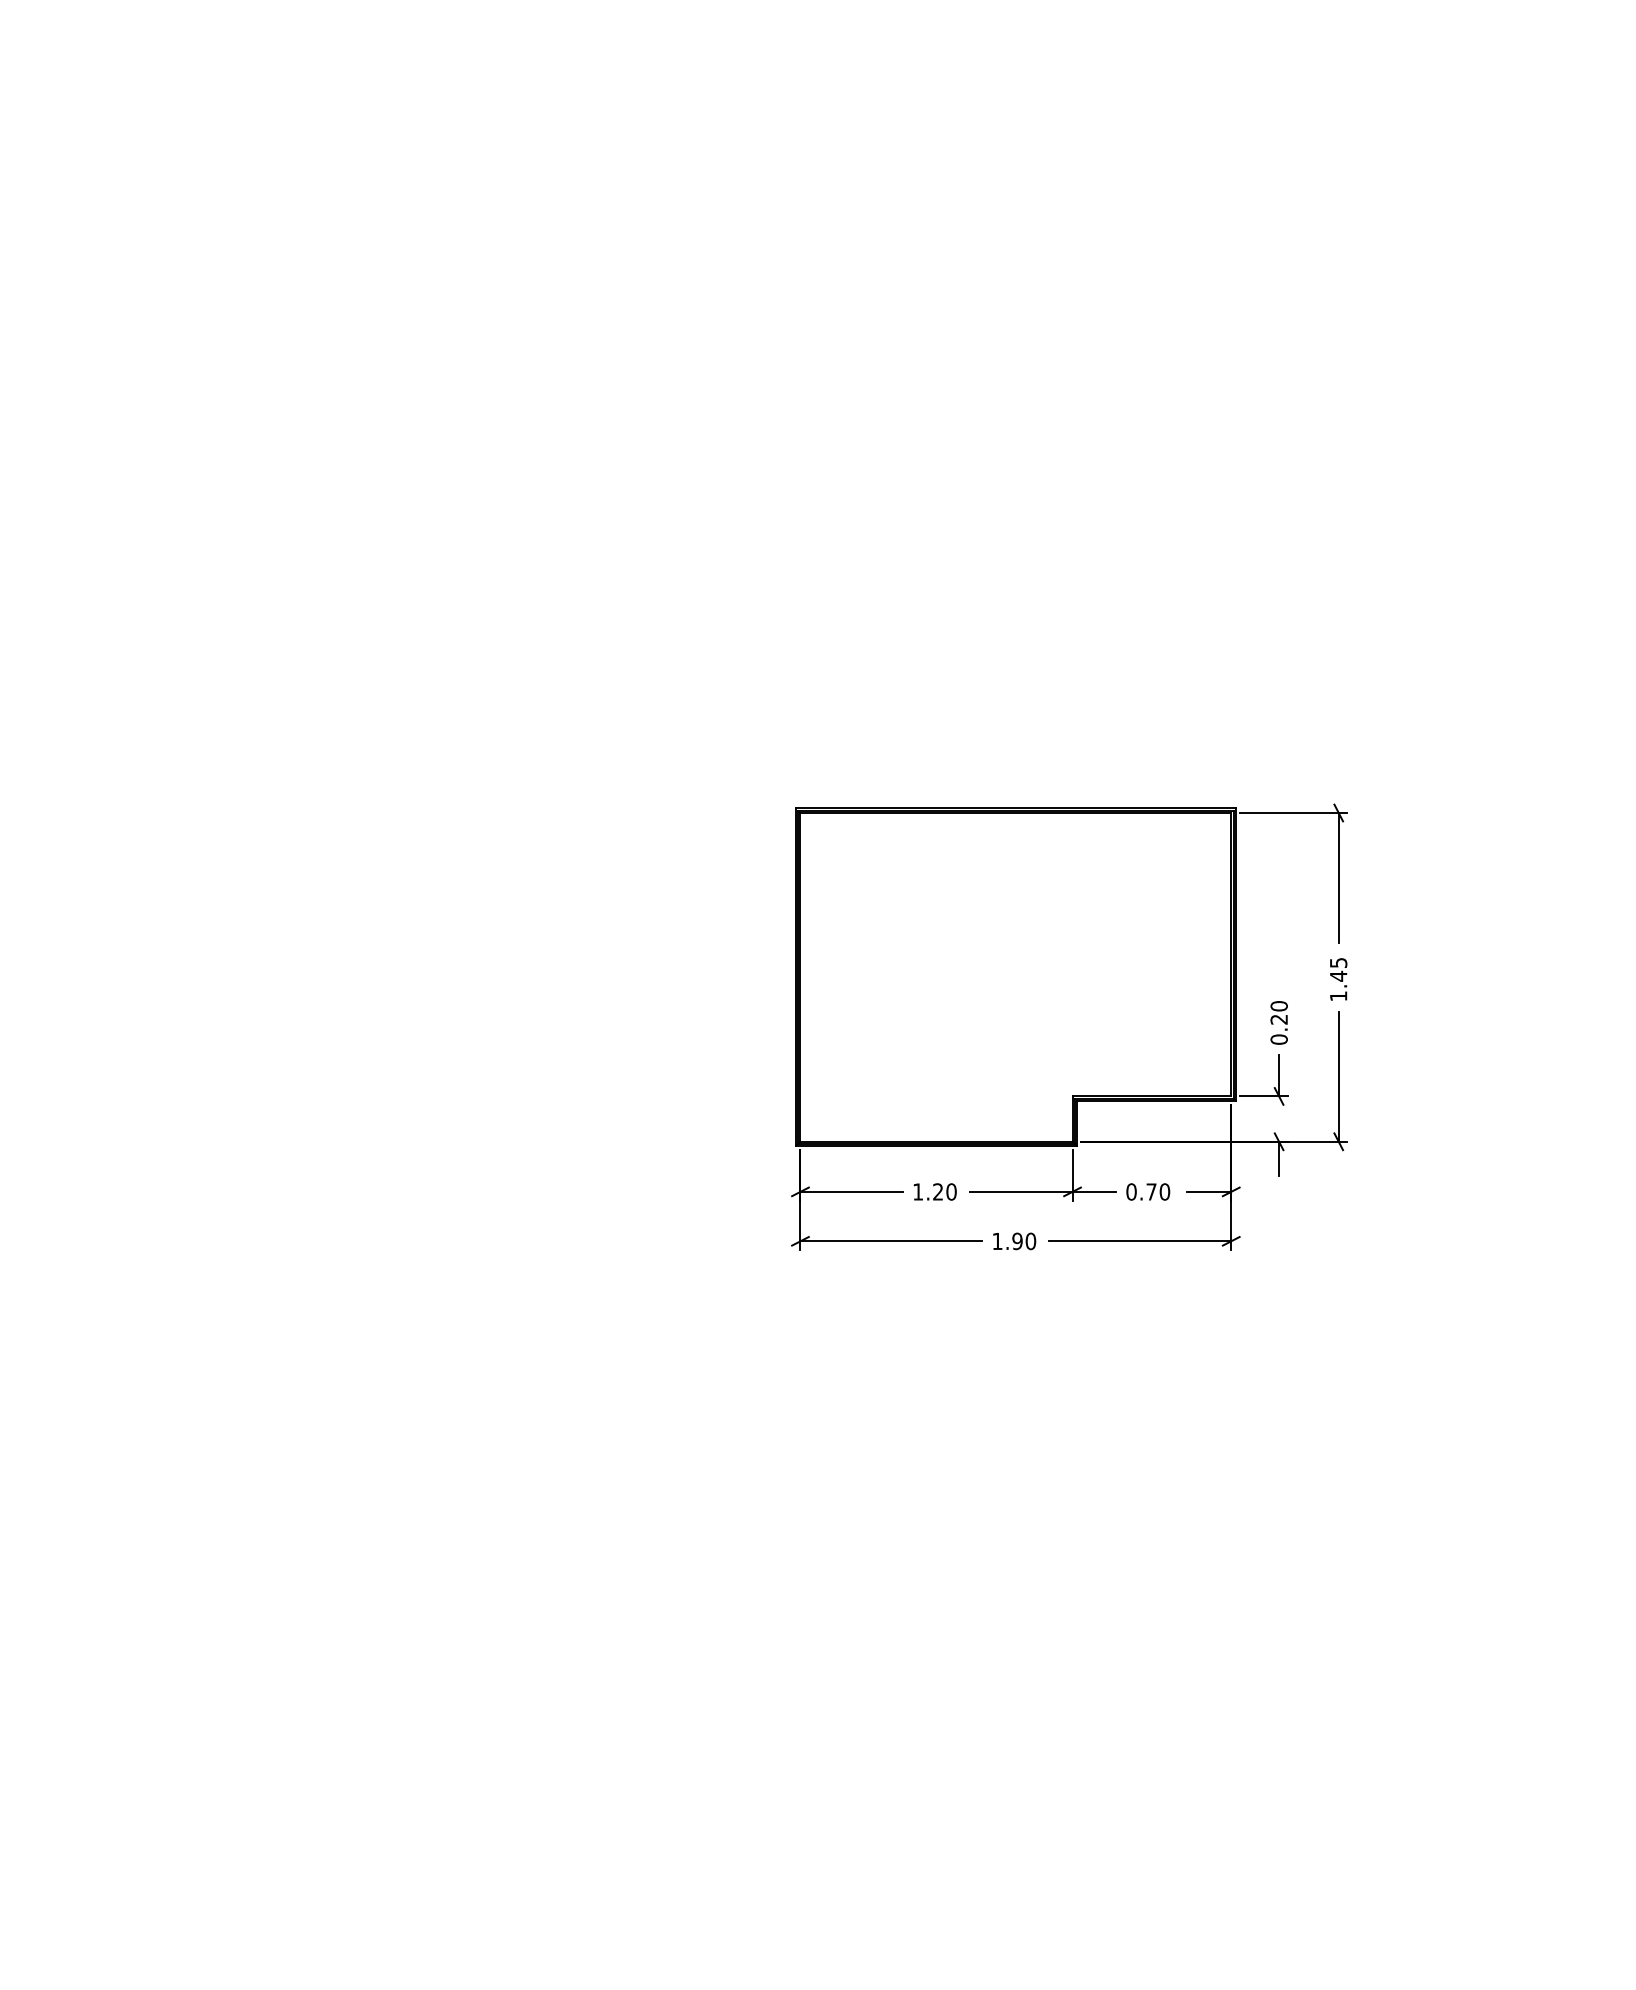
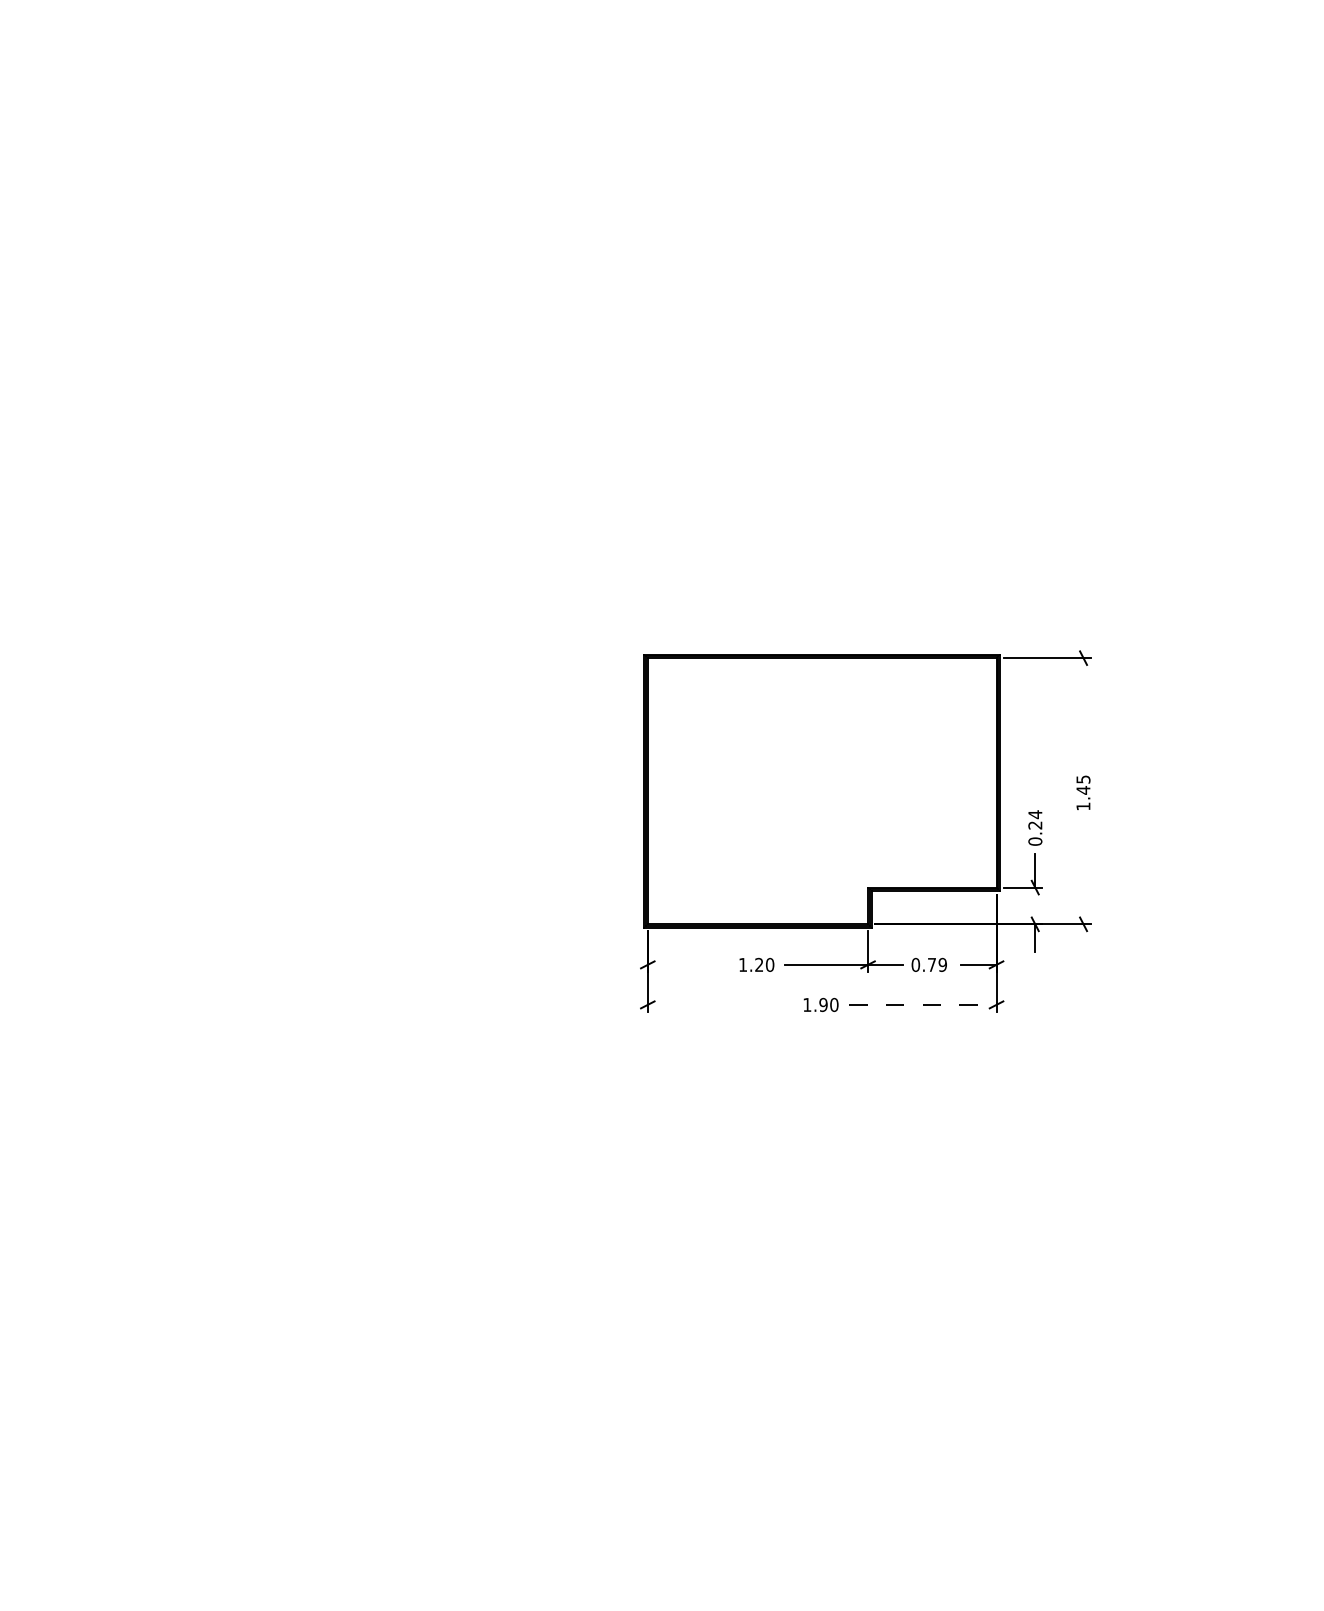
line: (1338, 878) -> (1083, 711), removed
text: (1278, 1005) -> (1034, 813), 0.20 -> 0.24
line: (1338, 1076) -> (1083, 871), removed
line: (851, 1191) -> (689, 964), removed
text: (1164, 1191) -> (942, 964), 0.70 -> 0.79
line: (891, 1241) -> (721, 1005), removed
line: (1140, 1241) -> (923, 1005), solid -> dashed

